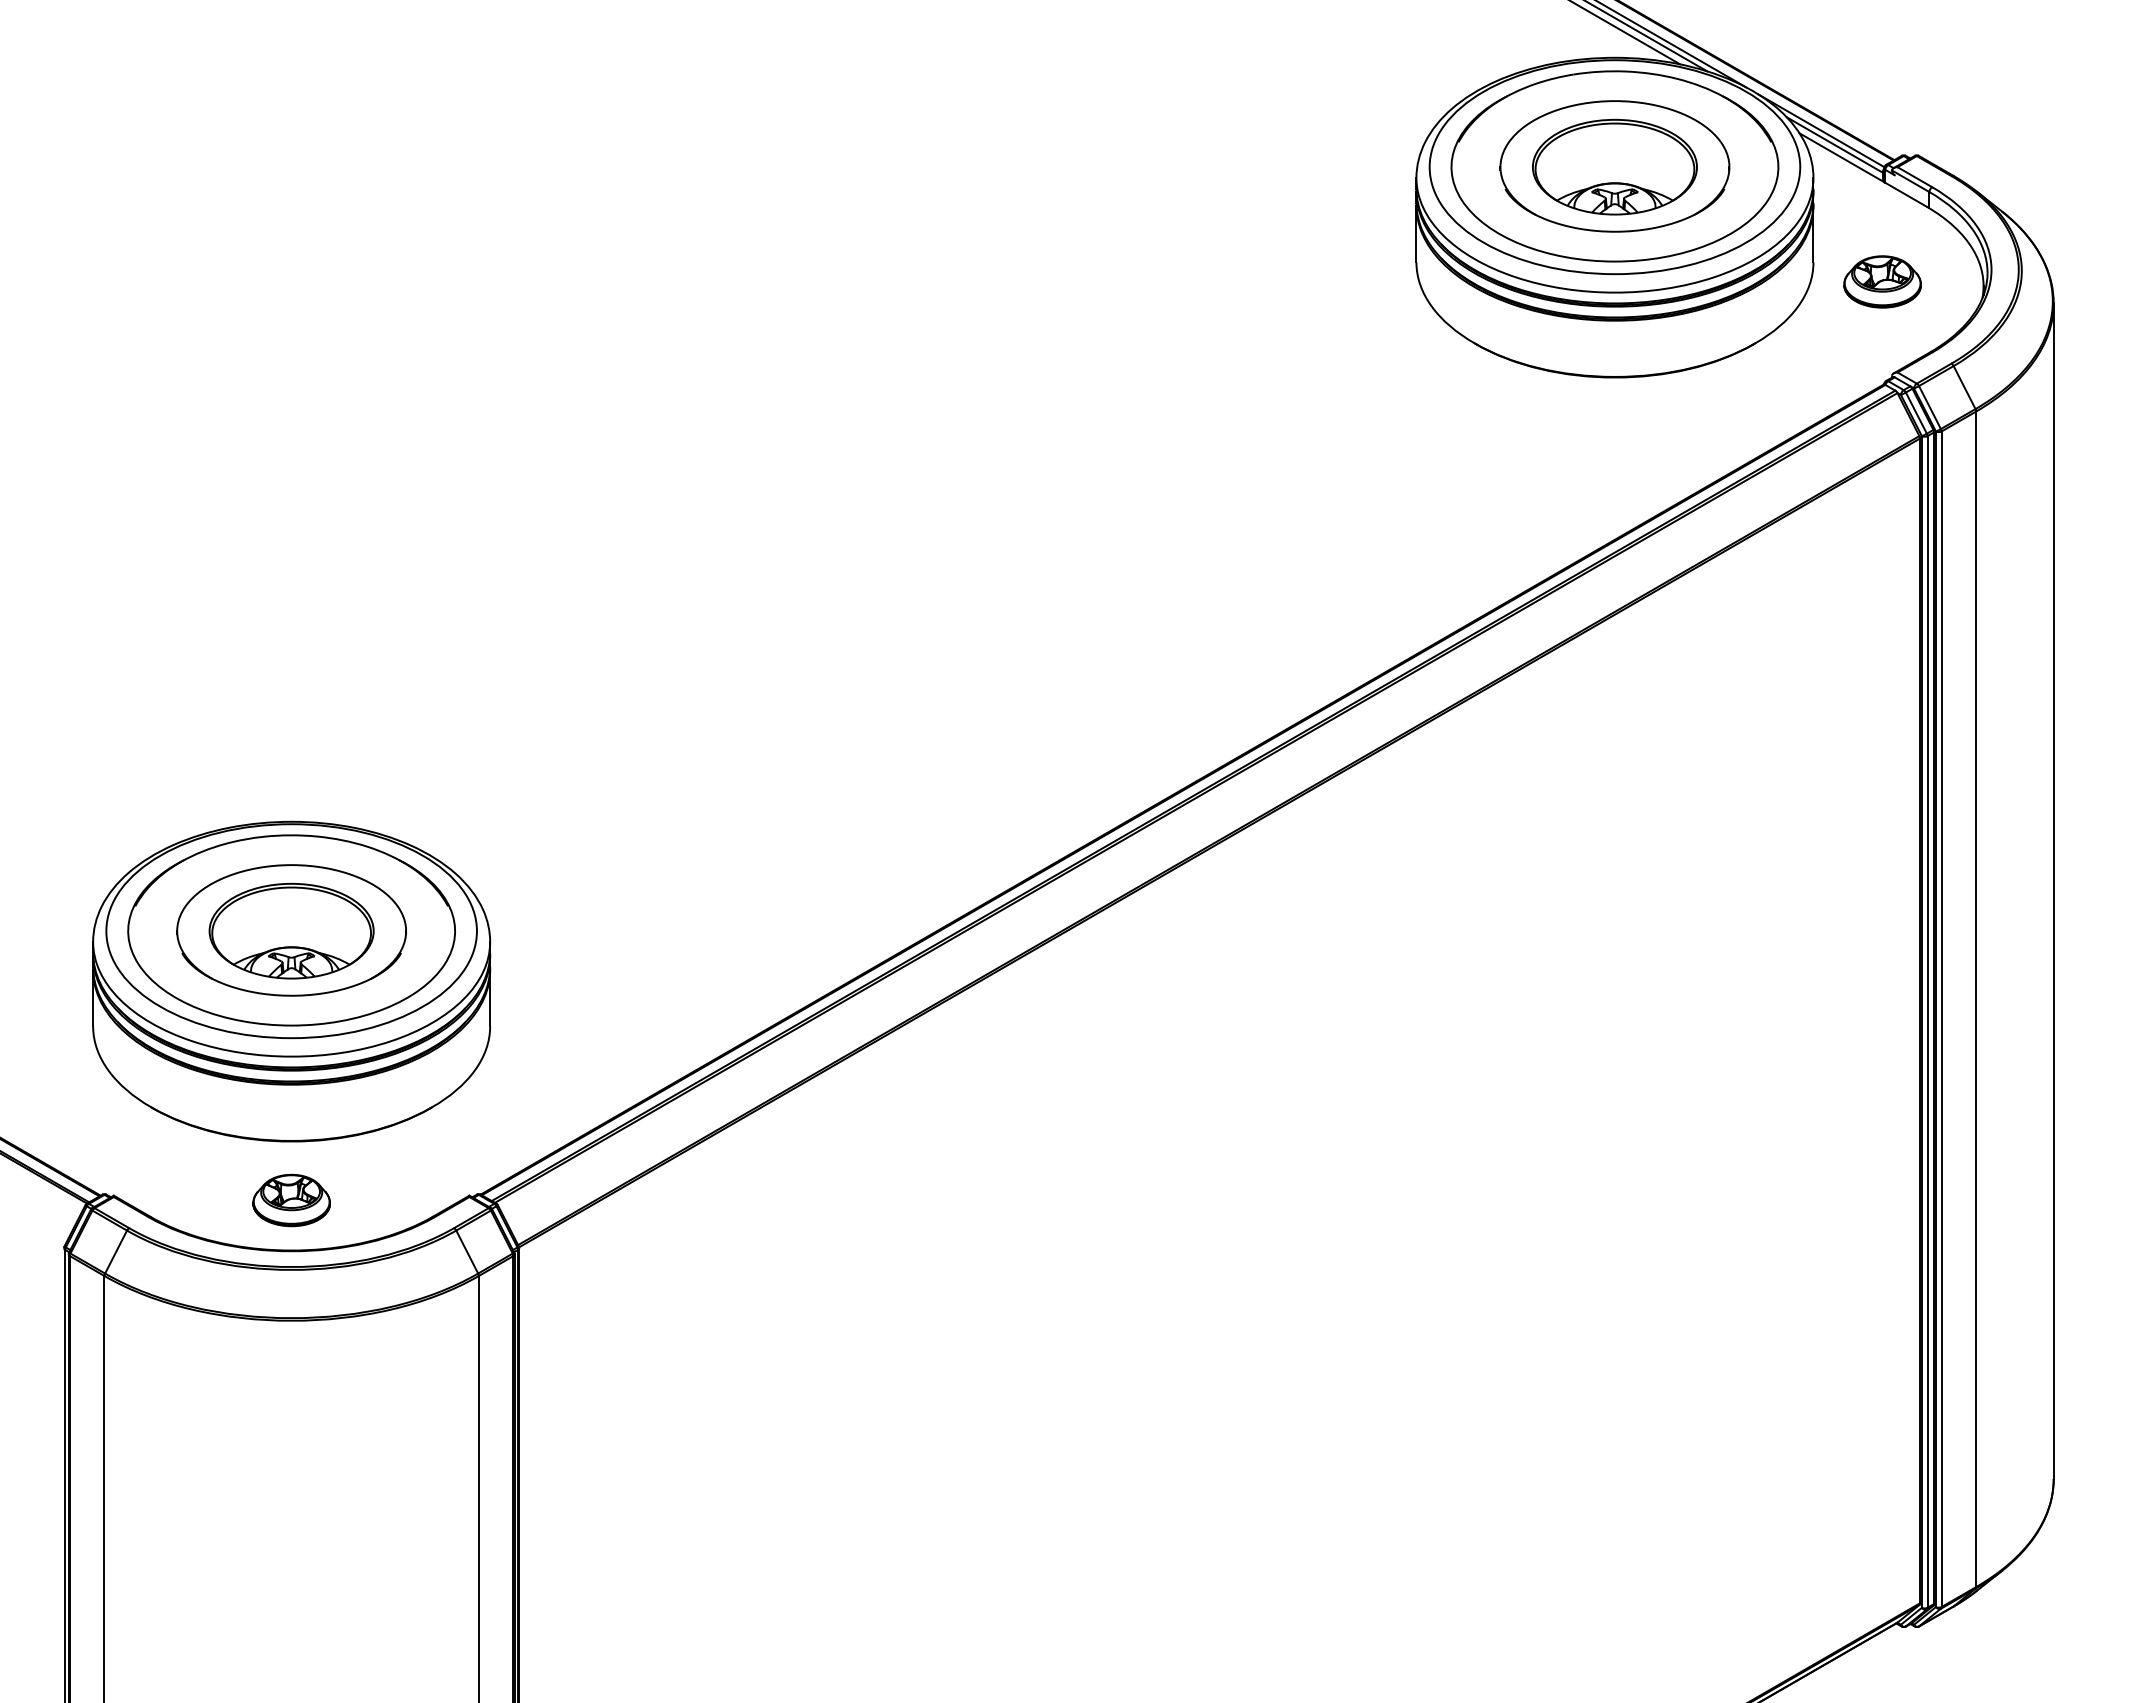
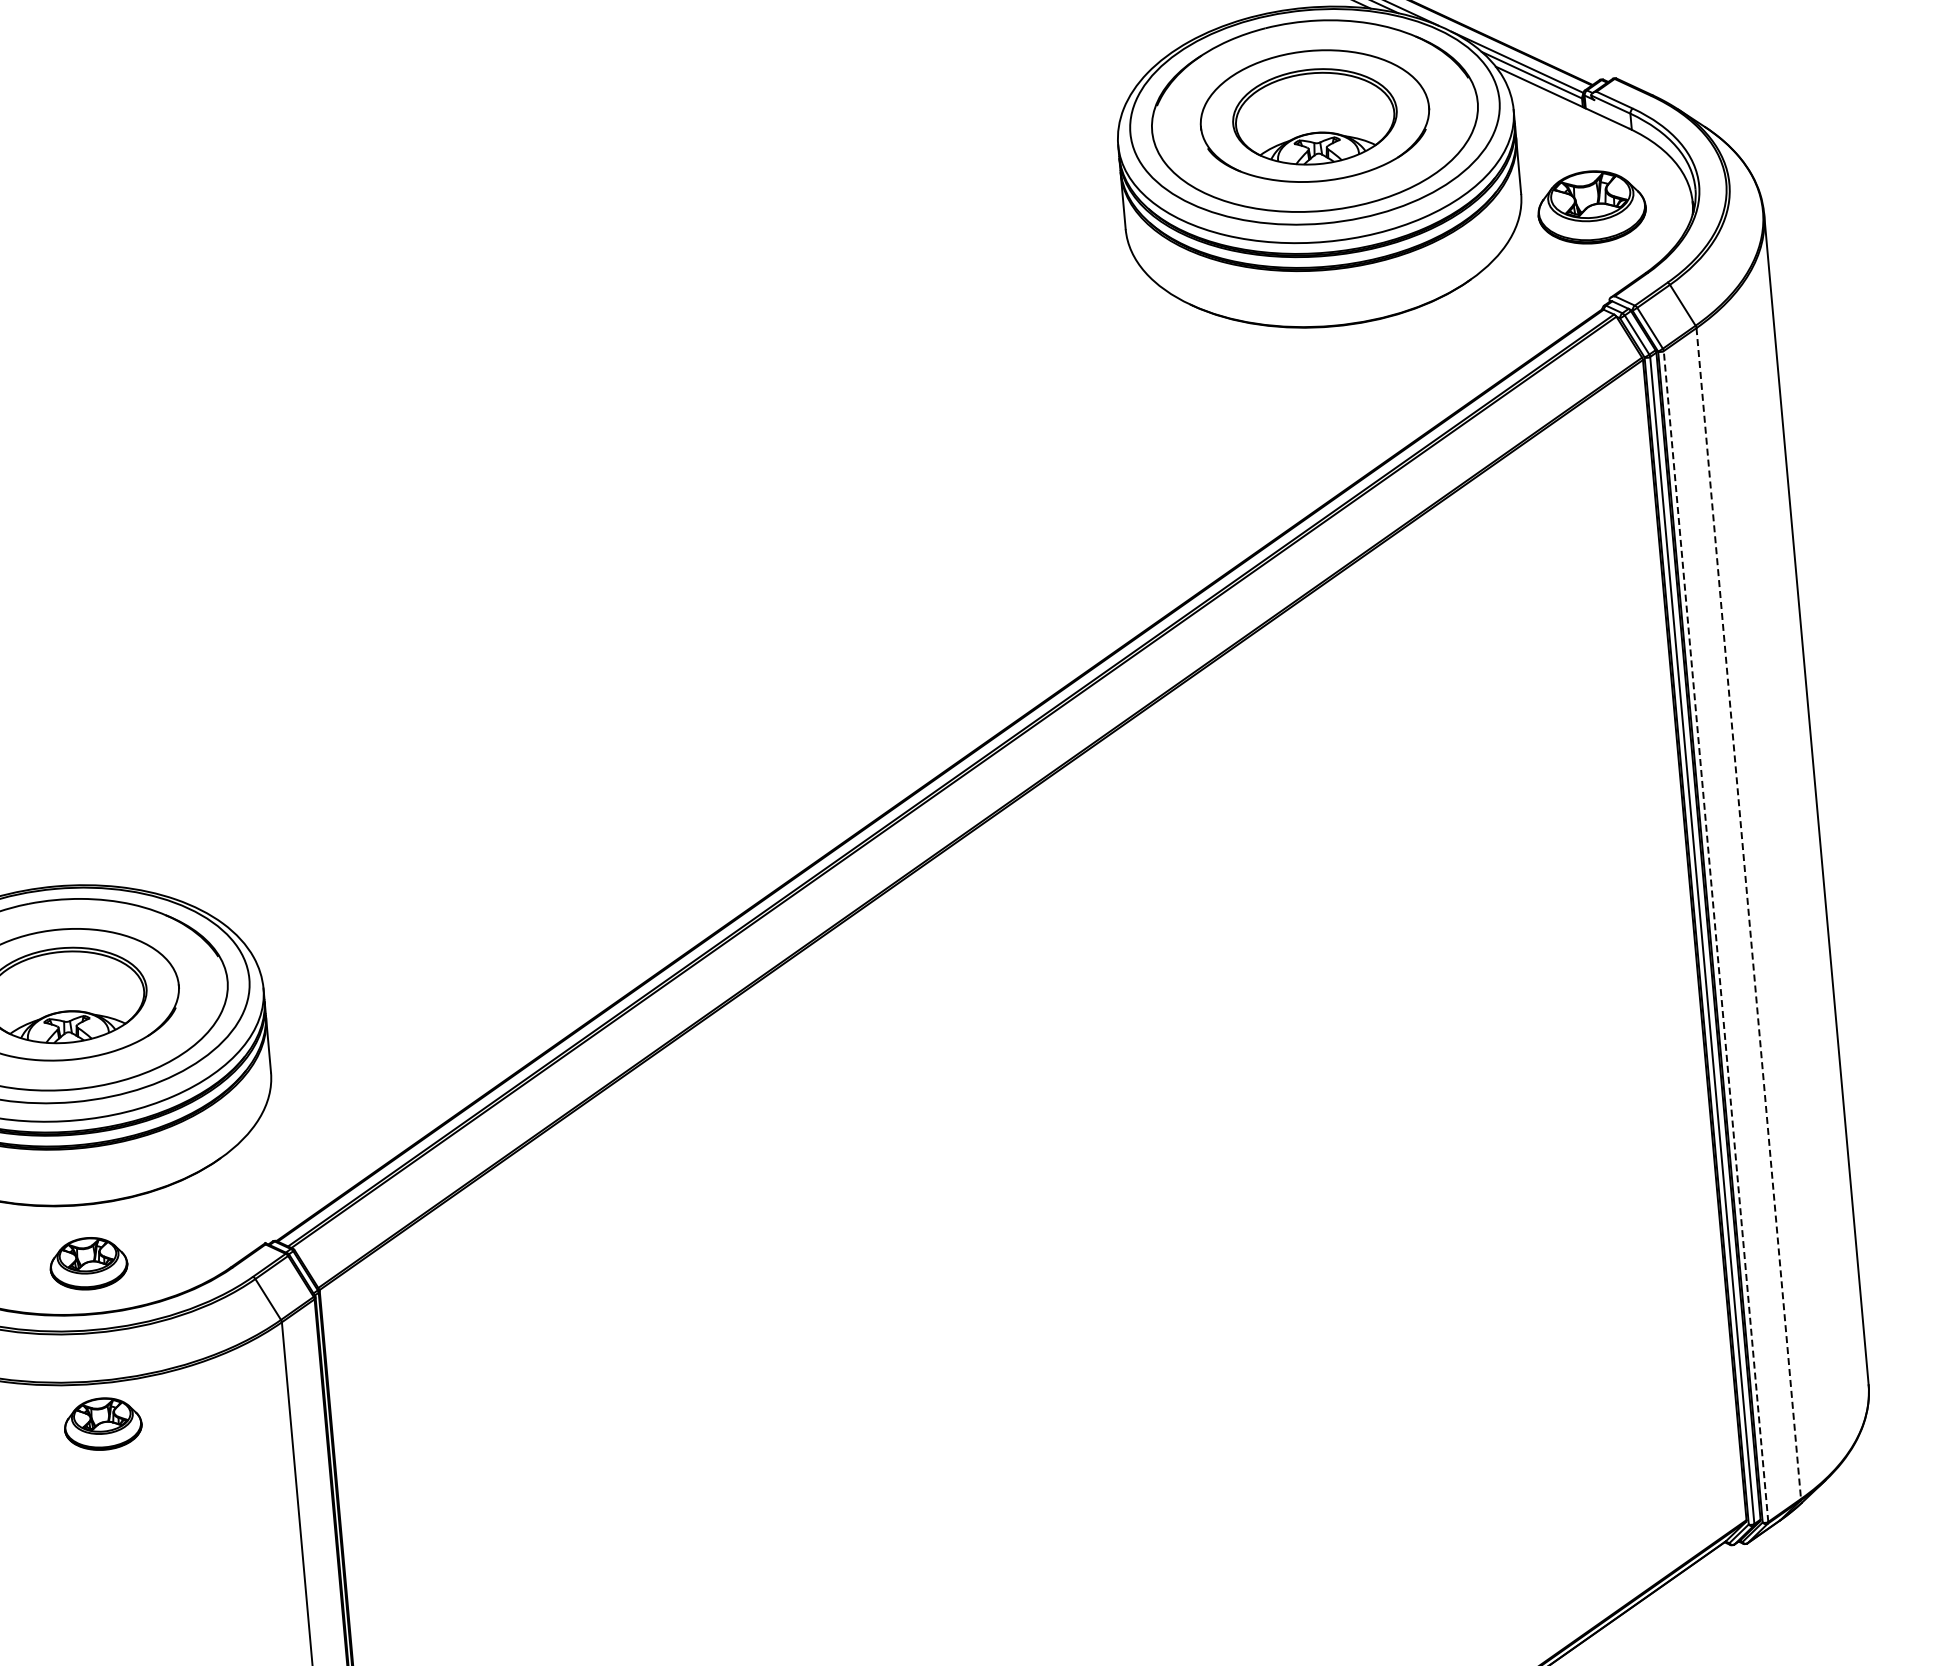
part: (1882, 281) -> (1591, 206), size x1.4
line: (1976, 999) -> (1749, 913), solid -> dashed
line: (1941, 1019) -> (1715, 936), solid -> dashed
part: (291, 1361) -> (102, 1424), added

